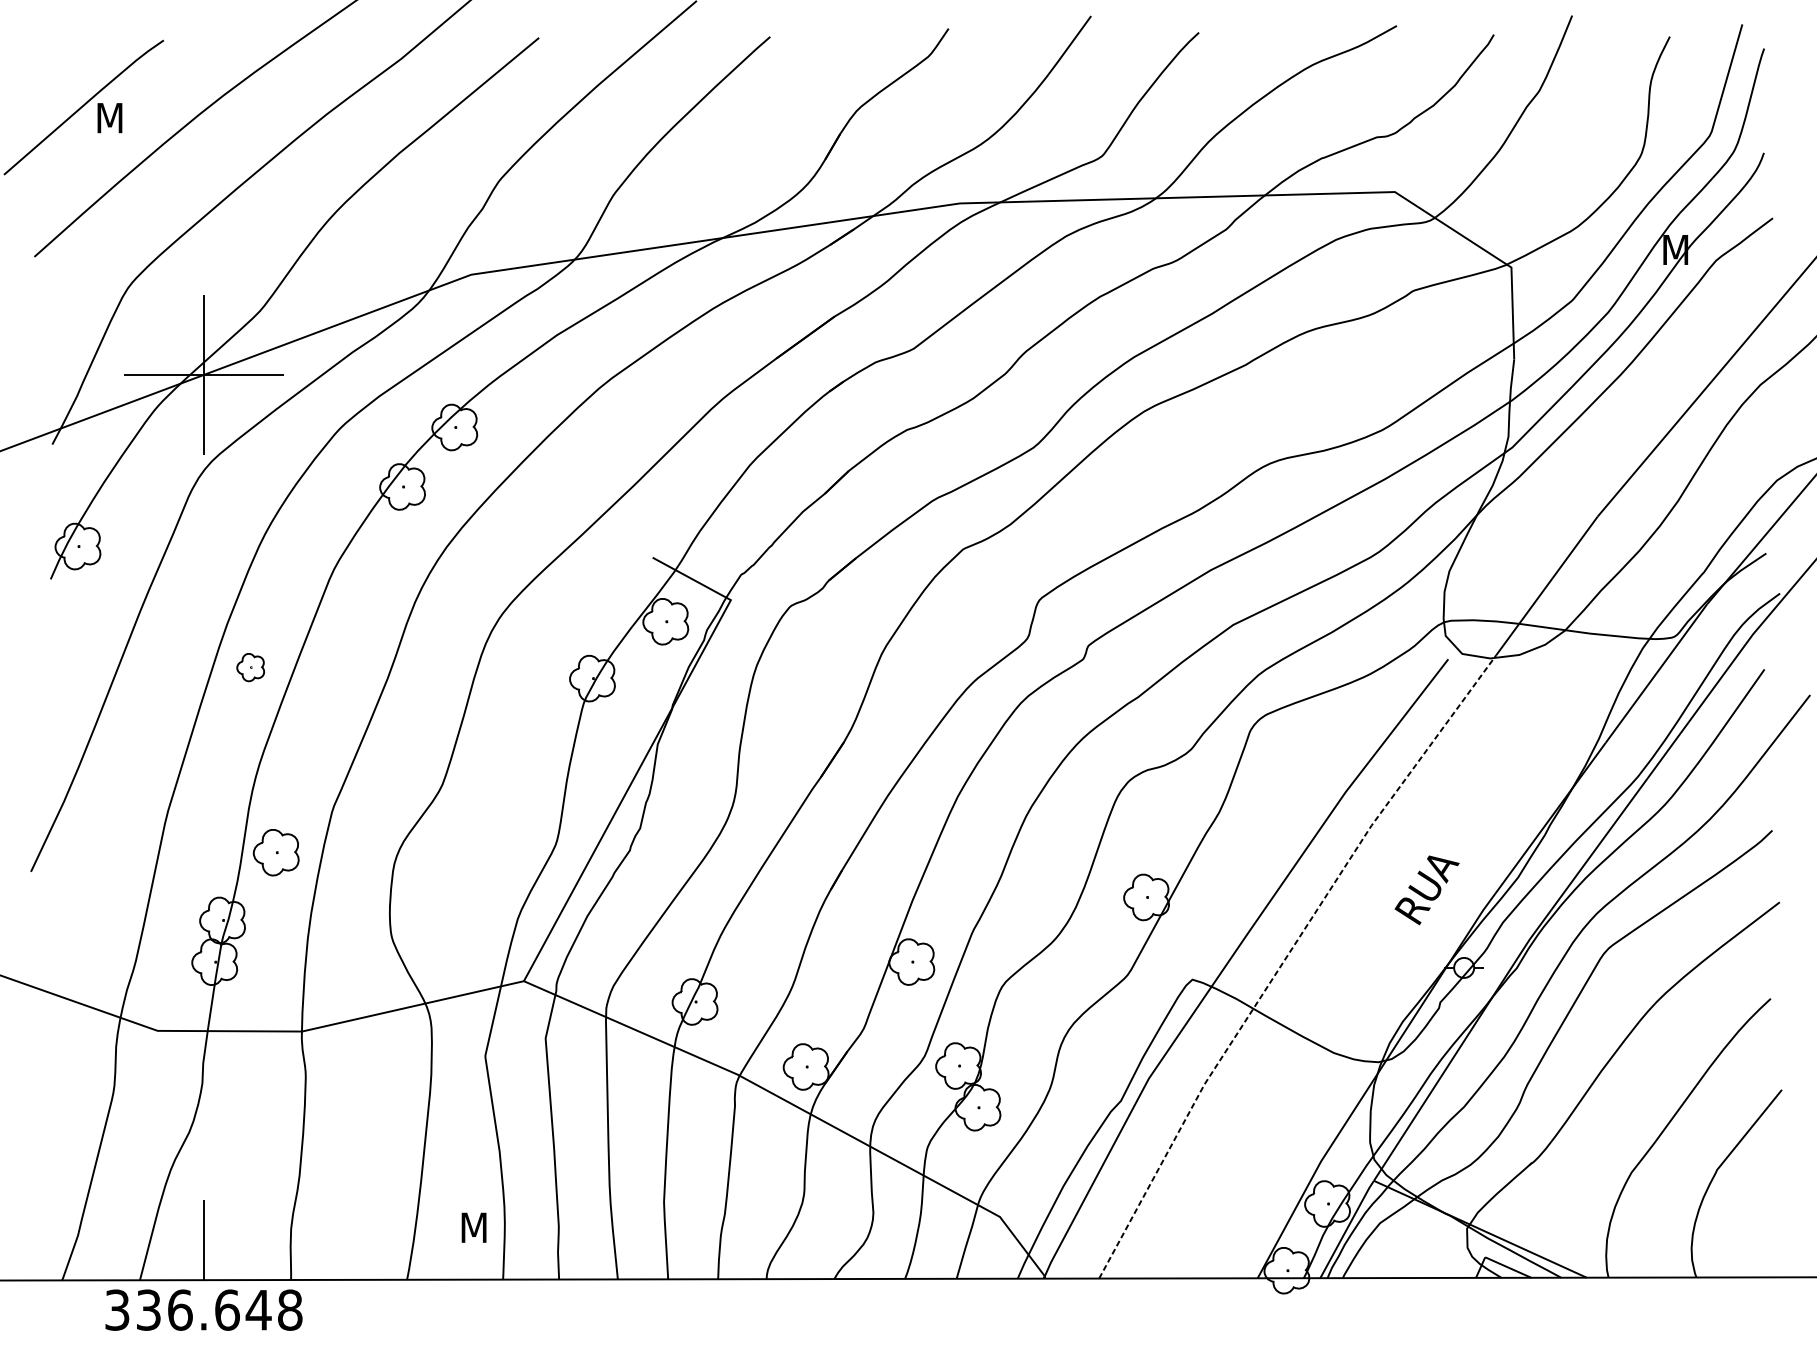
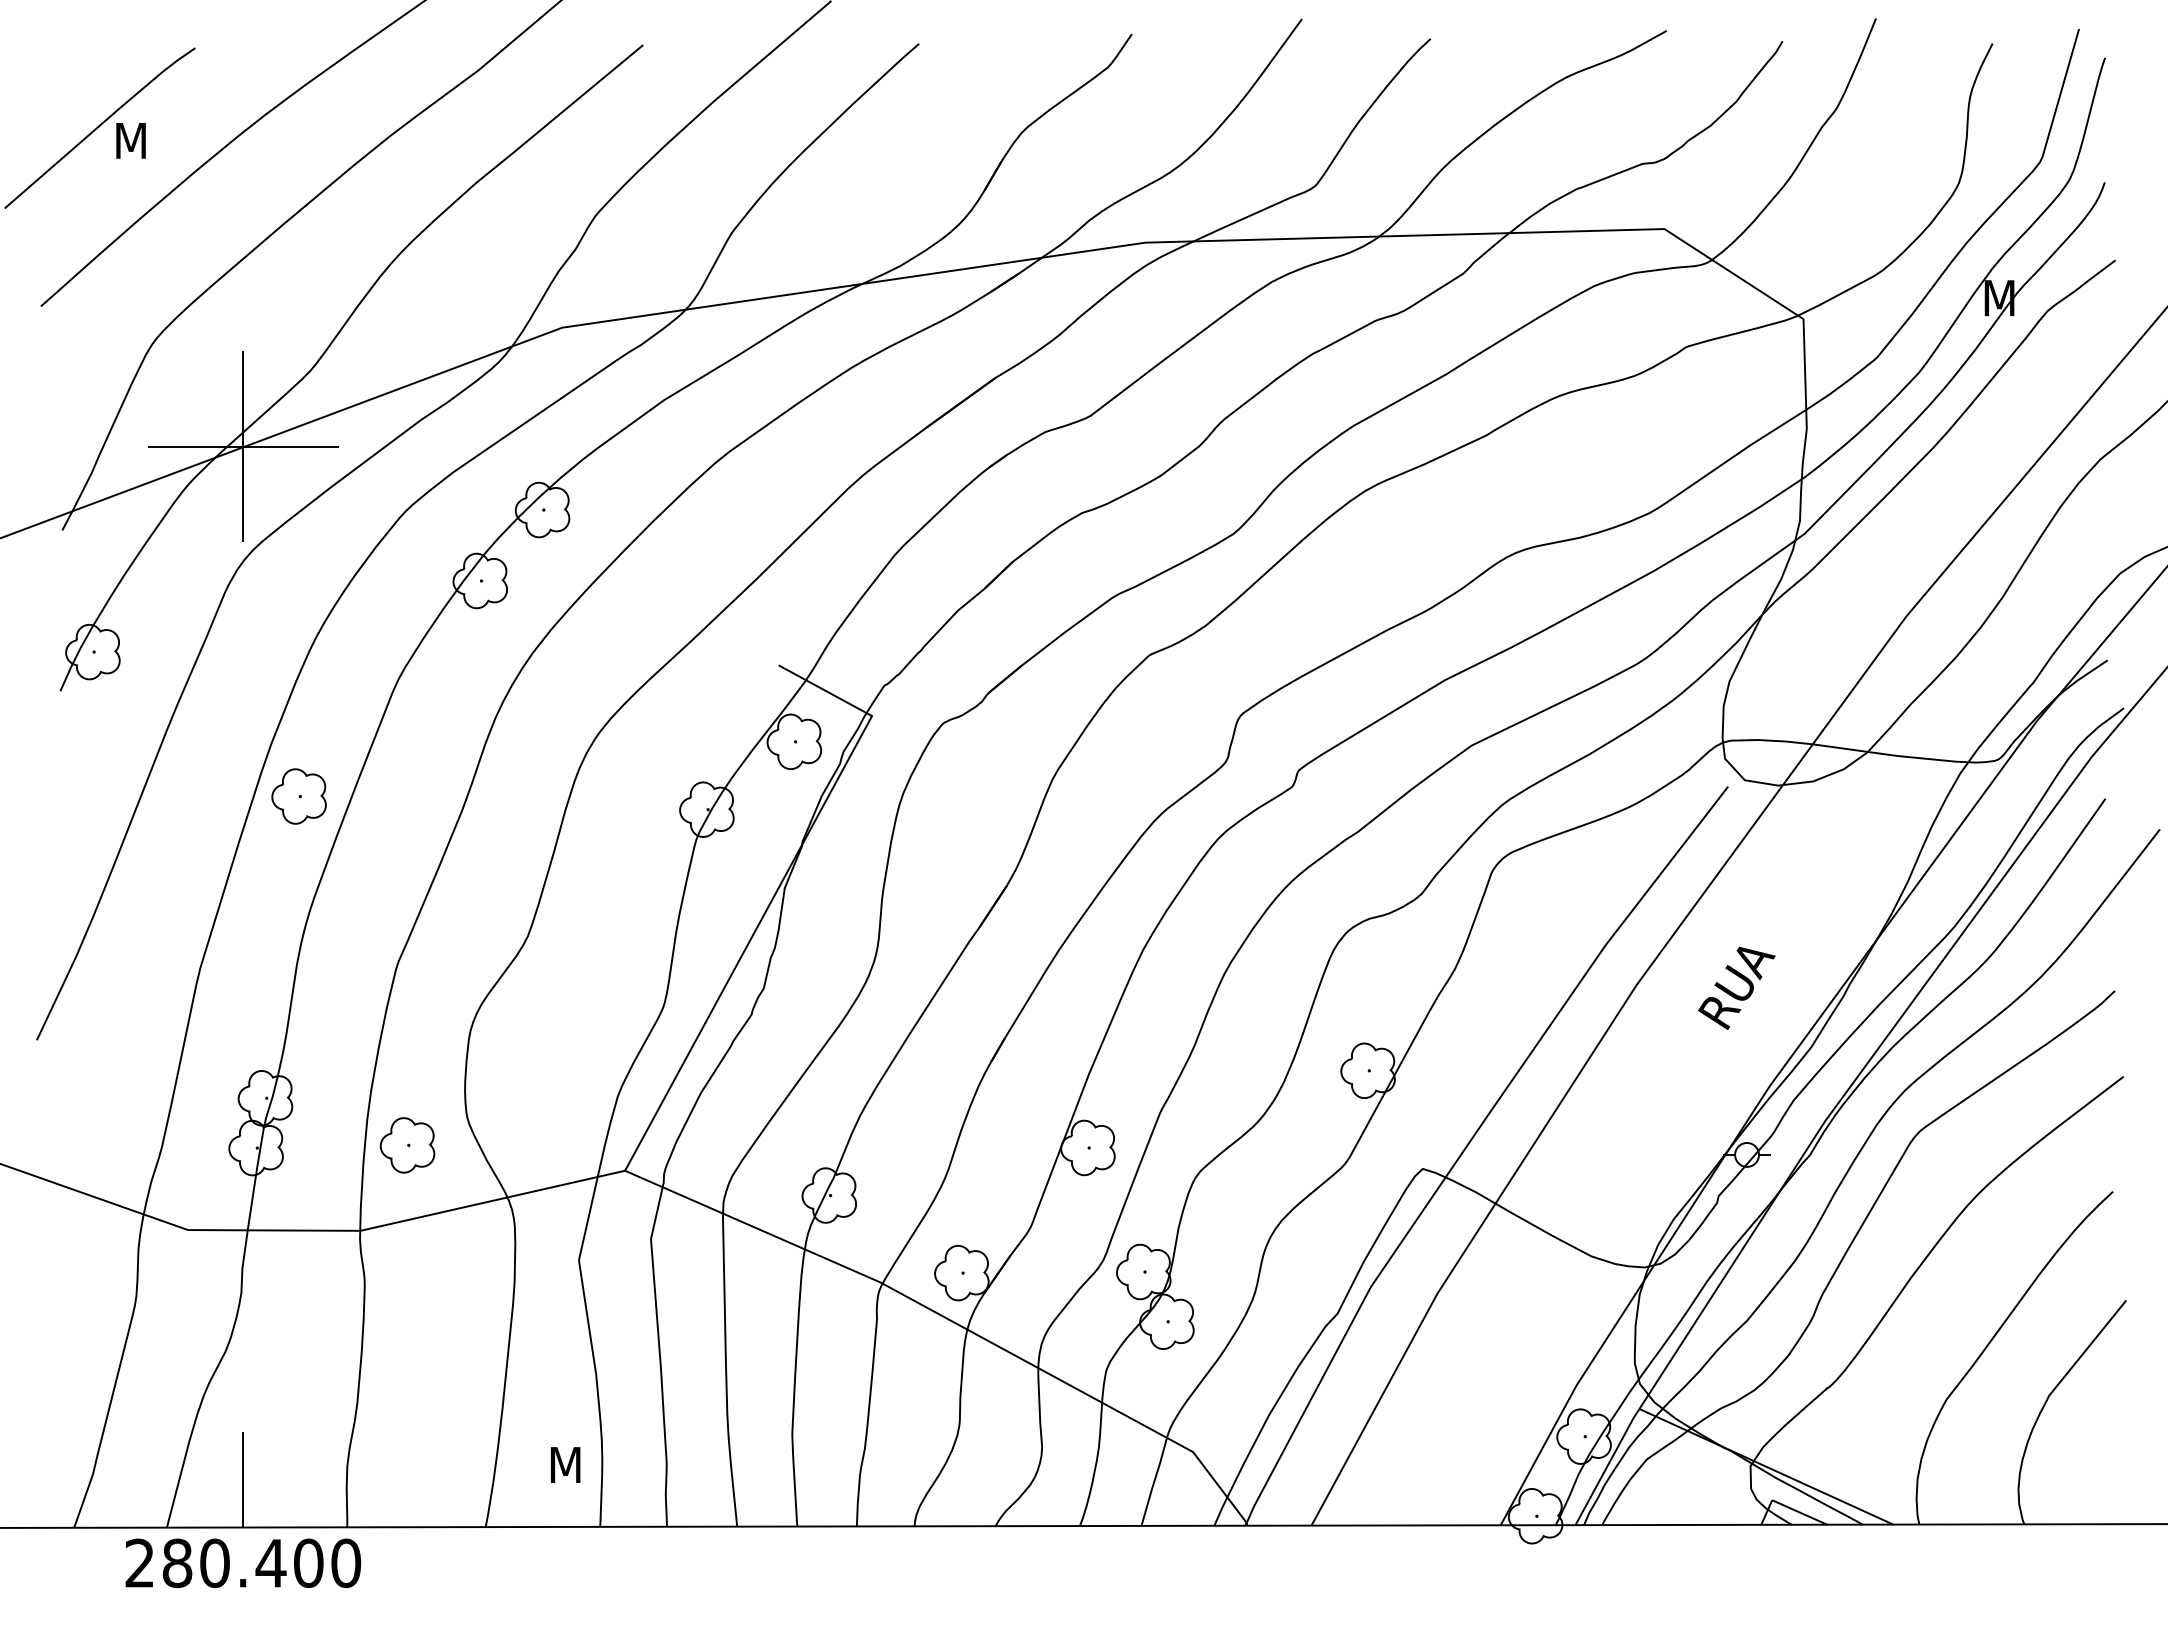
part: (250, 667) -> (298, 796), size x1.67
part: (276, 852) -> (407, 1145), moved
text: (1426, 889) -> (1736, 987), moved
line: (1285, 959) -> (1533, 1144), dashed -> solid
text: (204, 1310) -> (243, 1563), 336.648 -> 280.400

